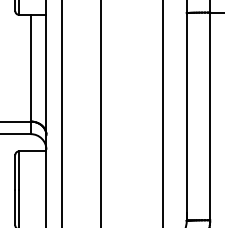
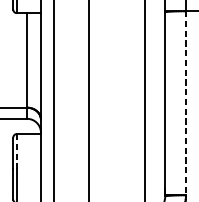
line: (210, 116) -> (186, 103), solid -> dashed
line: (19, 171) -> (17, 151), solid -> dashed

